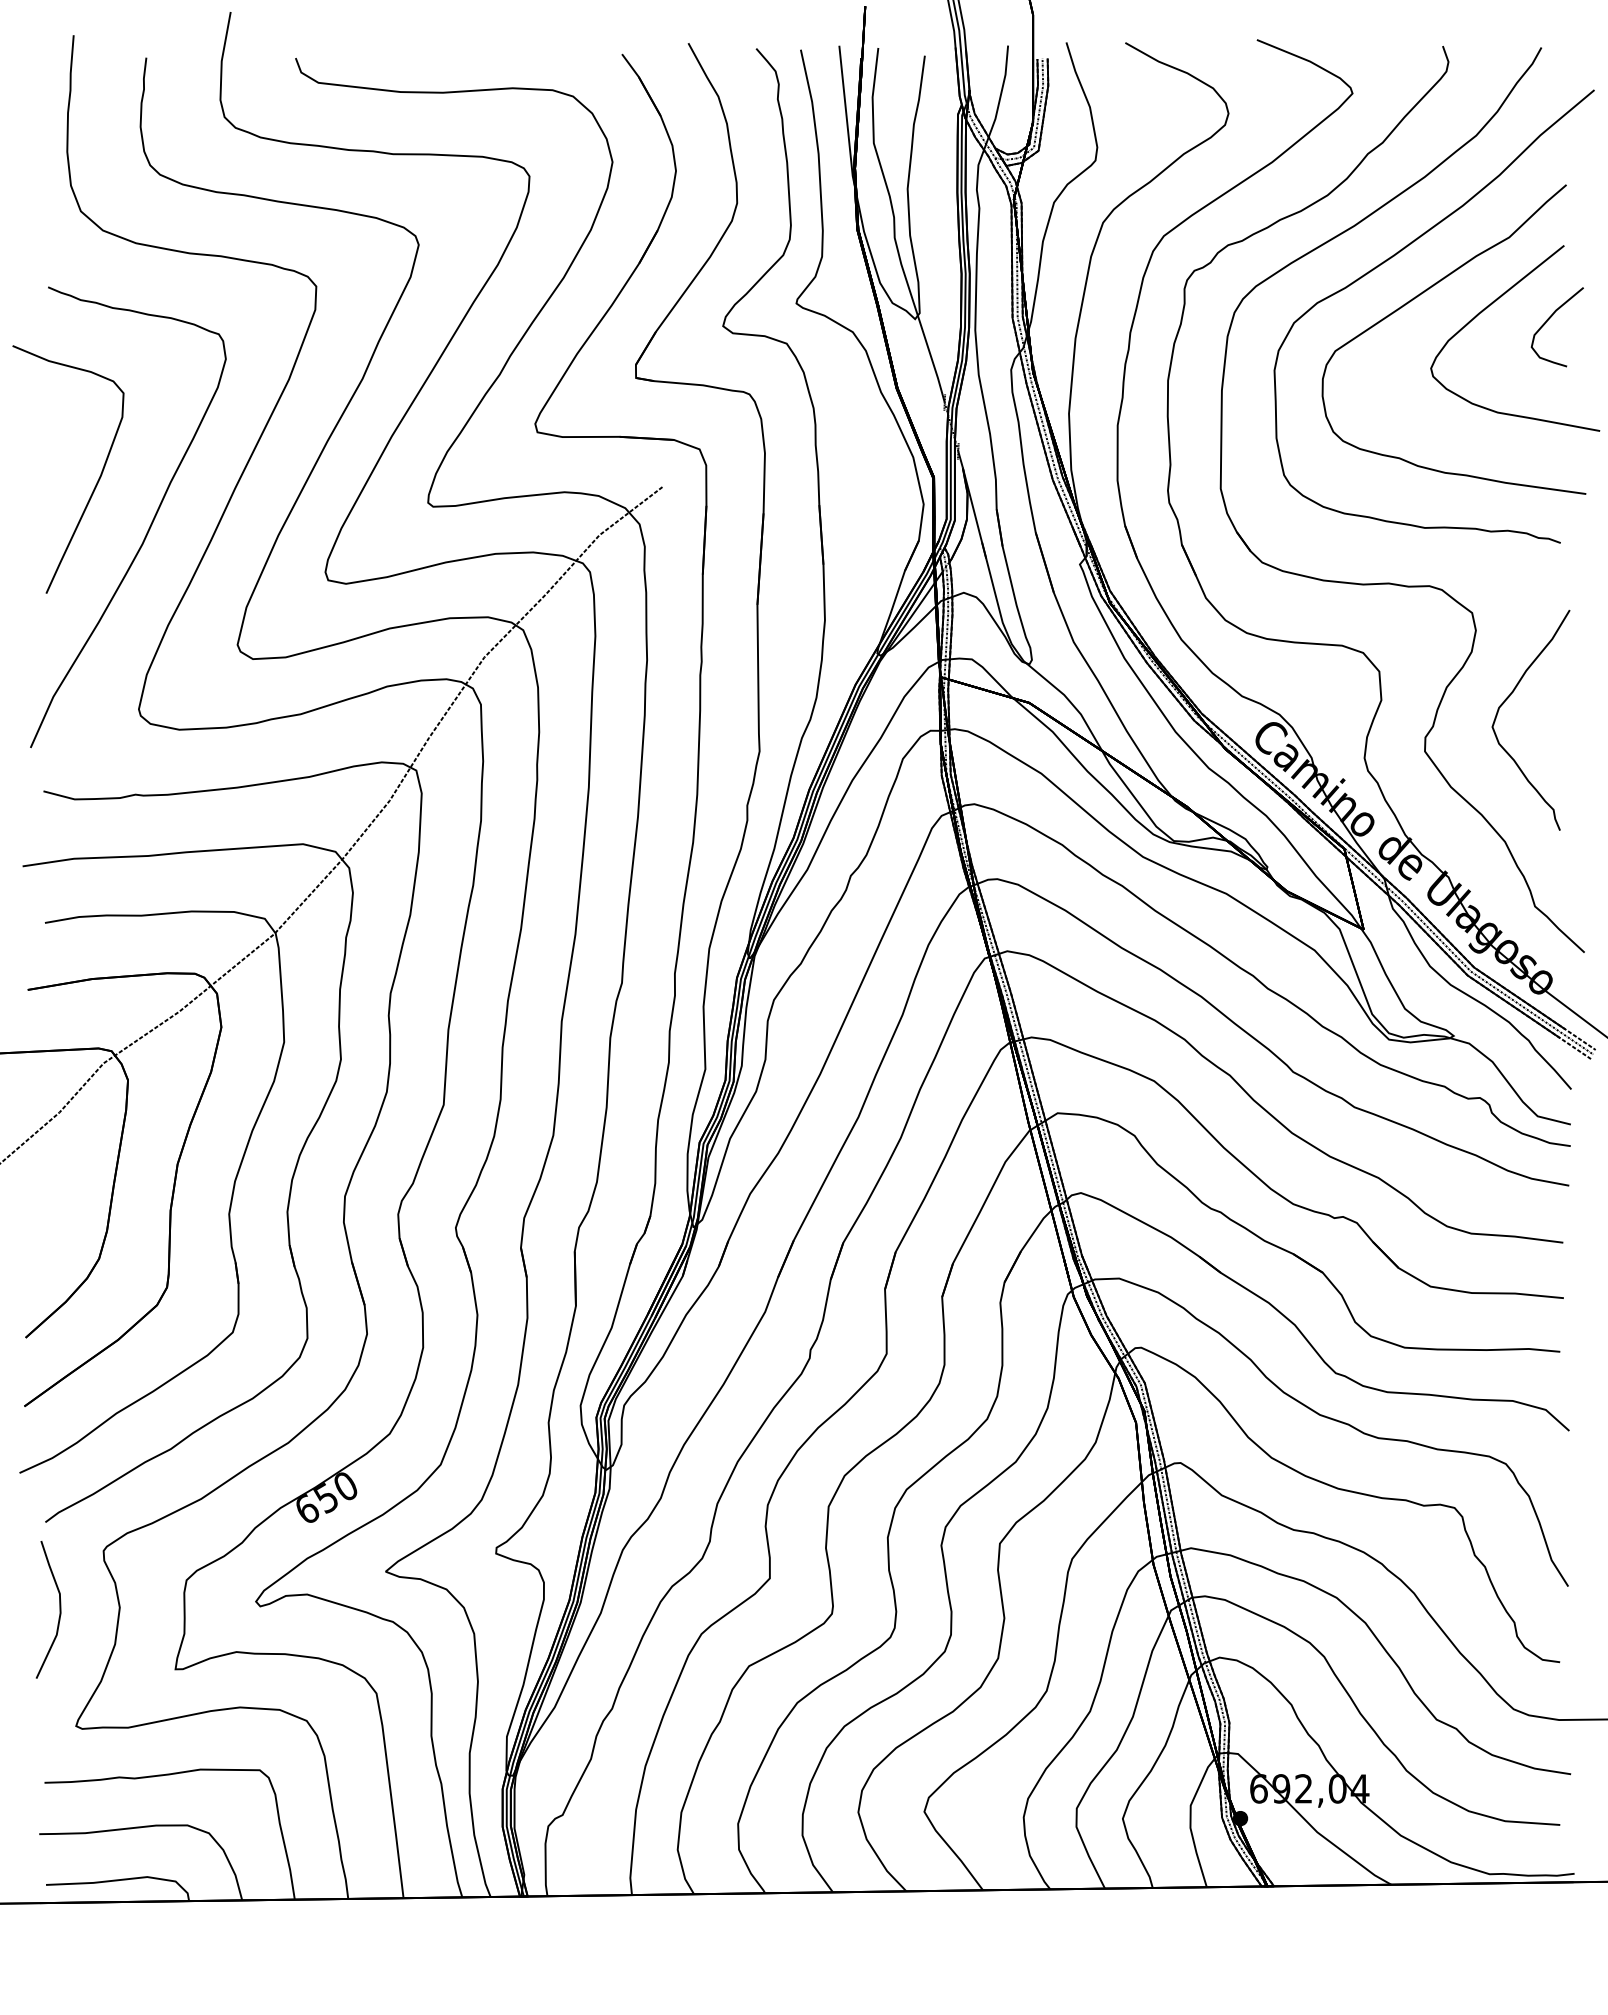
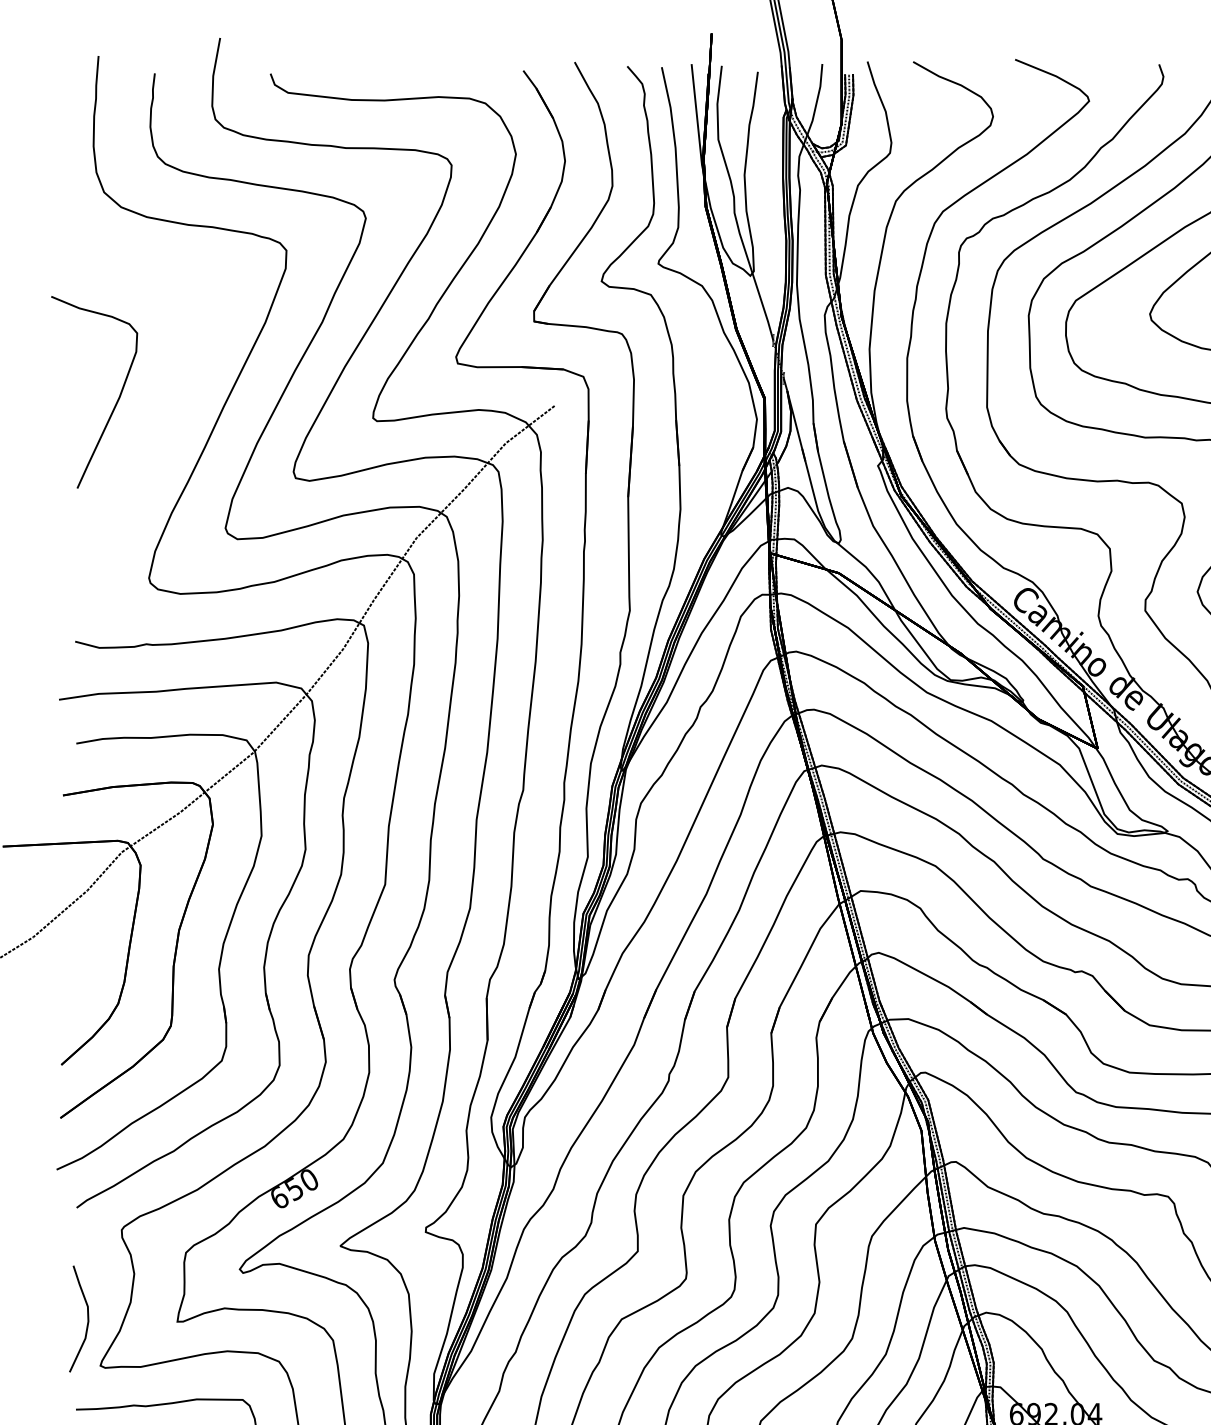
curve: (150, 523) -> (158, 434), removed
curve: (59, 1609) -> (87, 1318), moved

